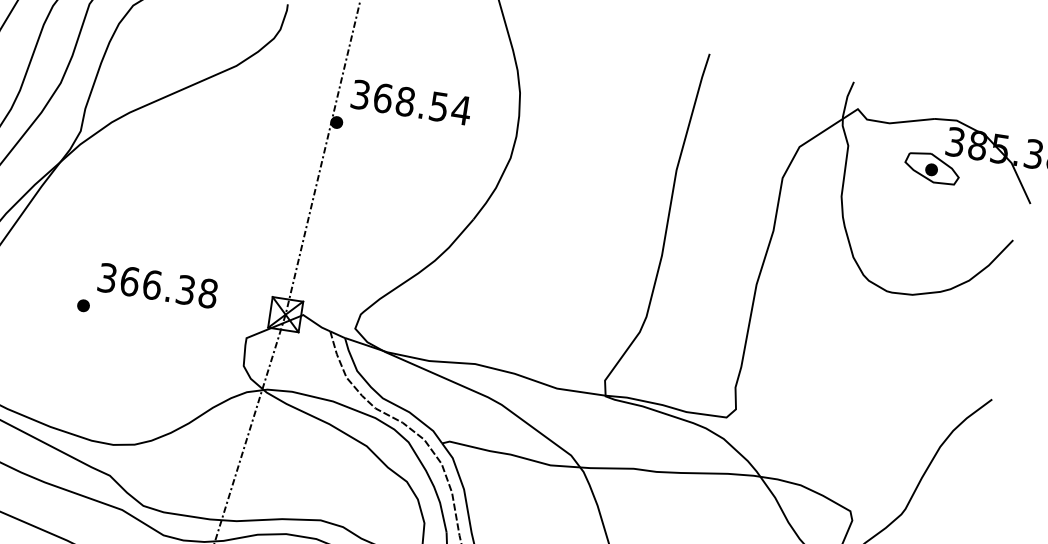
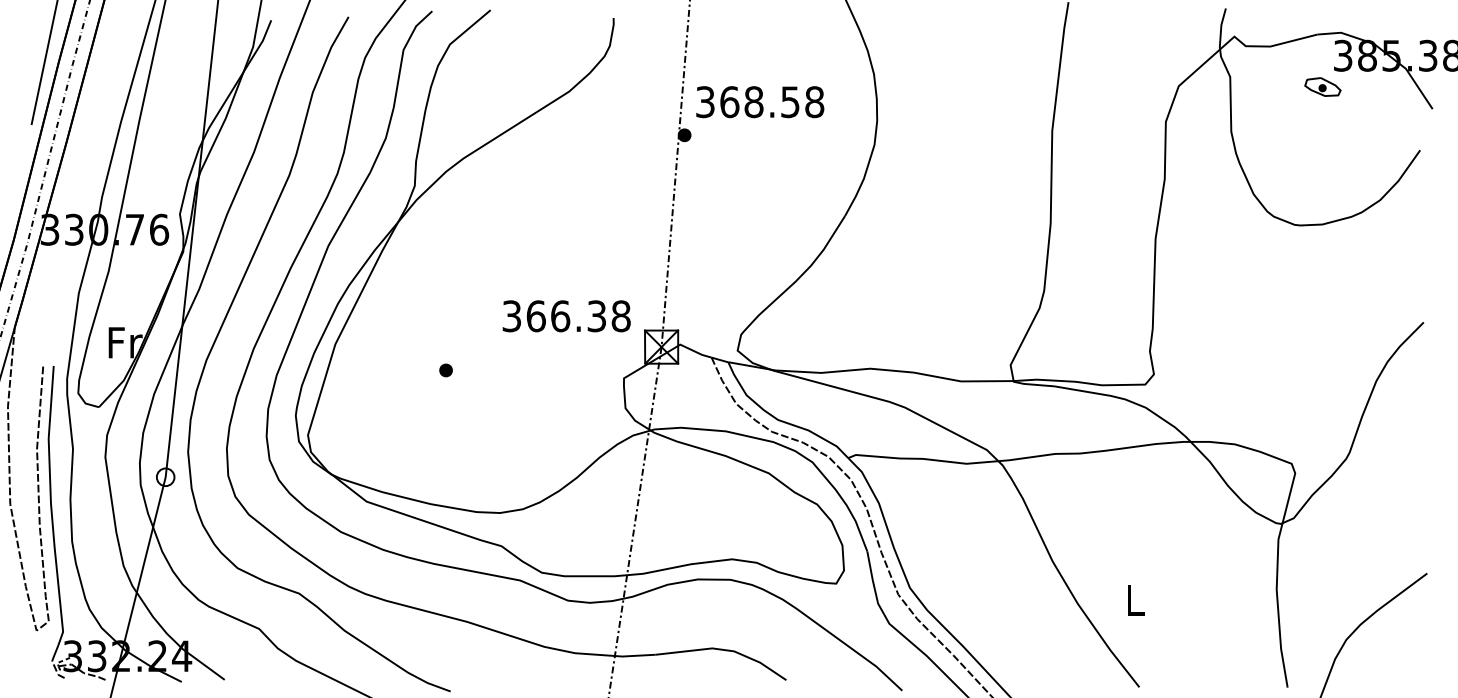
text: (461, 110) -> (814, 102), 368.54 -> 368.58
part: (932, 167) -> (1322, 86), size x0.6
text: (157, 286) -> (566, 316), moved

